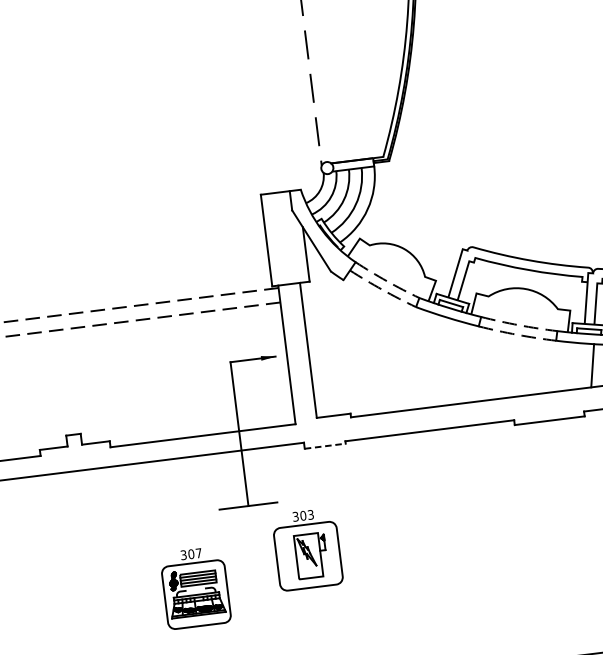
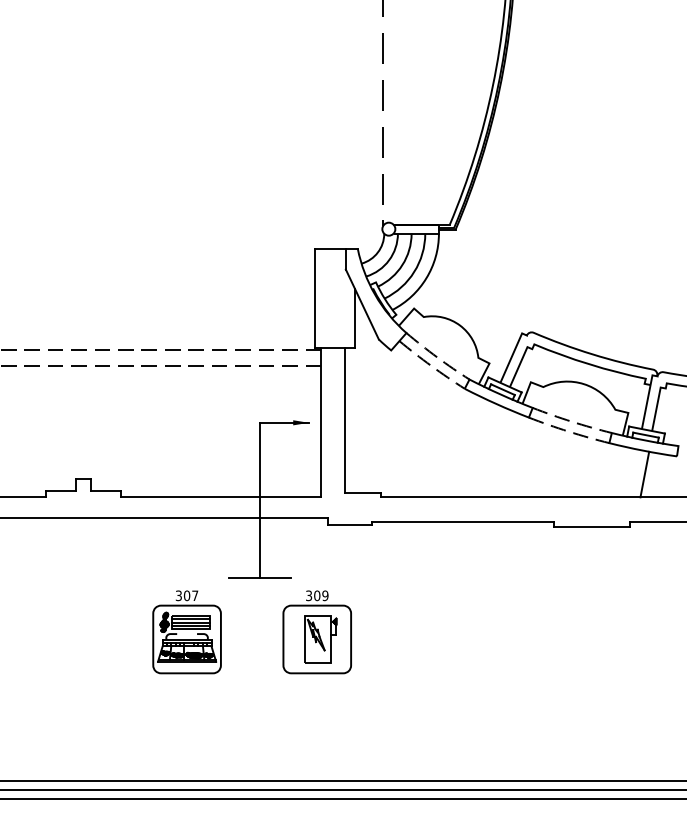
line: (325, 445) -> (350, 524), dashed -> solid
text: (310, 514) -> (325, 595), 303 -> 309
part: (195, 588) -> (186, 632), moved

